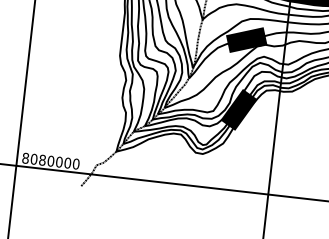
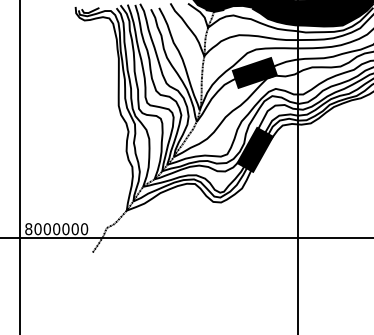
text: (41, 159) -> (46, 228), 8080000 -> 8000000

